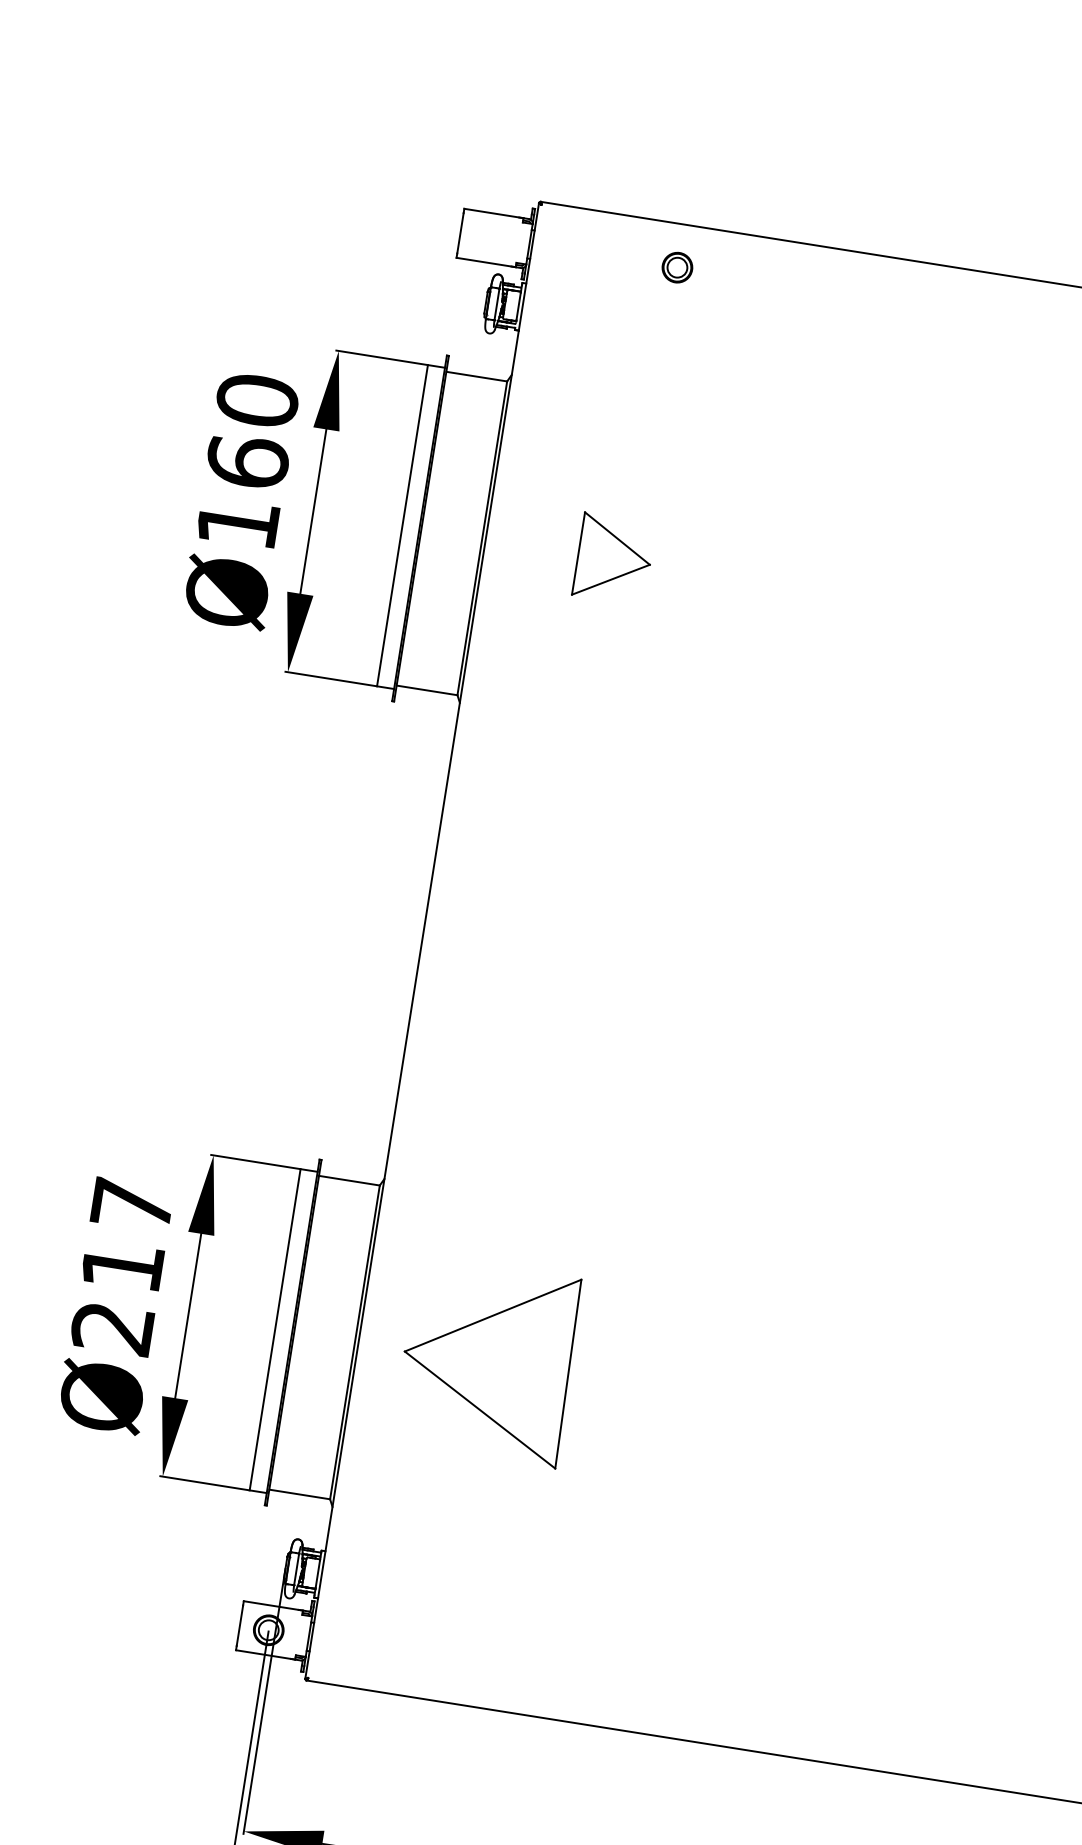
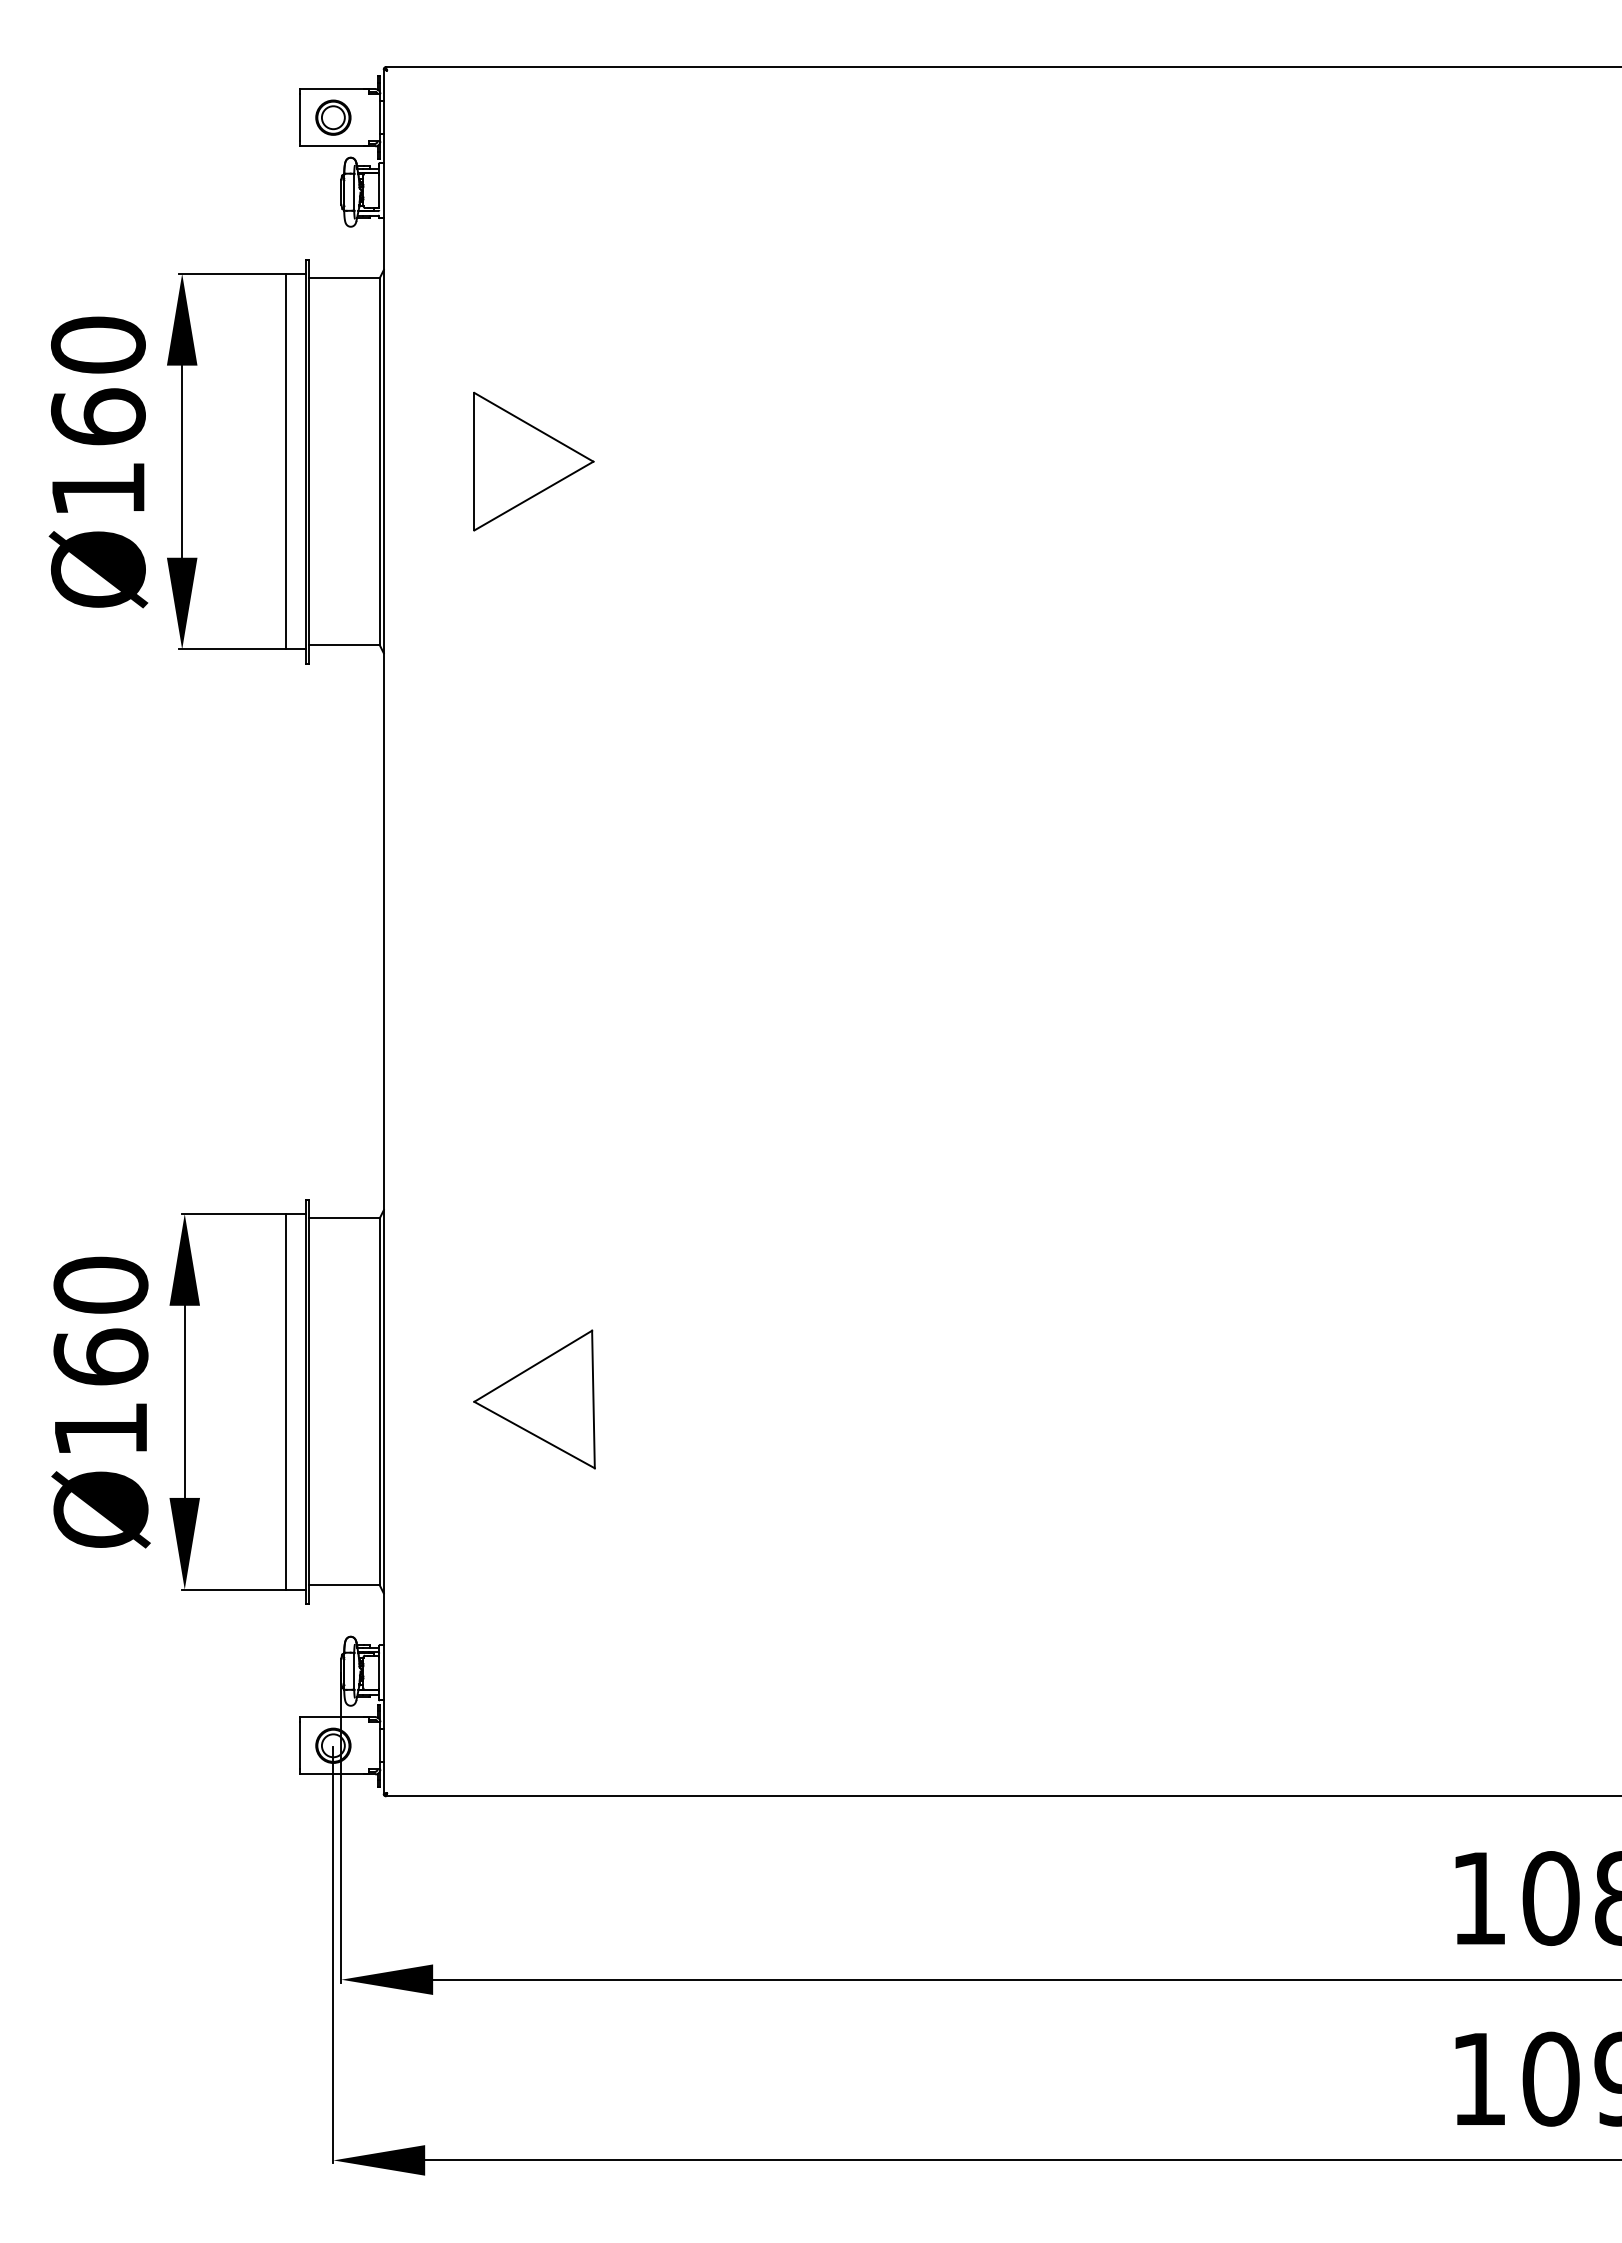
part: (677, 267) -> (333, 117), moved
part: (613, 559) -> (533, 461), size x1.43
text: (122, 1265) -> (100, 1356), Ø217 -> Ø160
part: (487, 1361) -> (534, 1399), size x0.62

